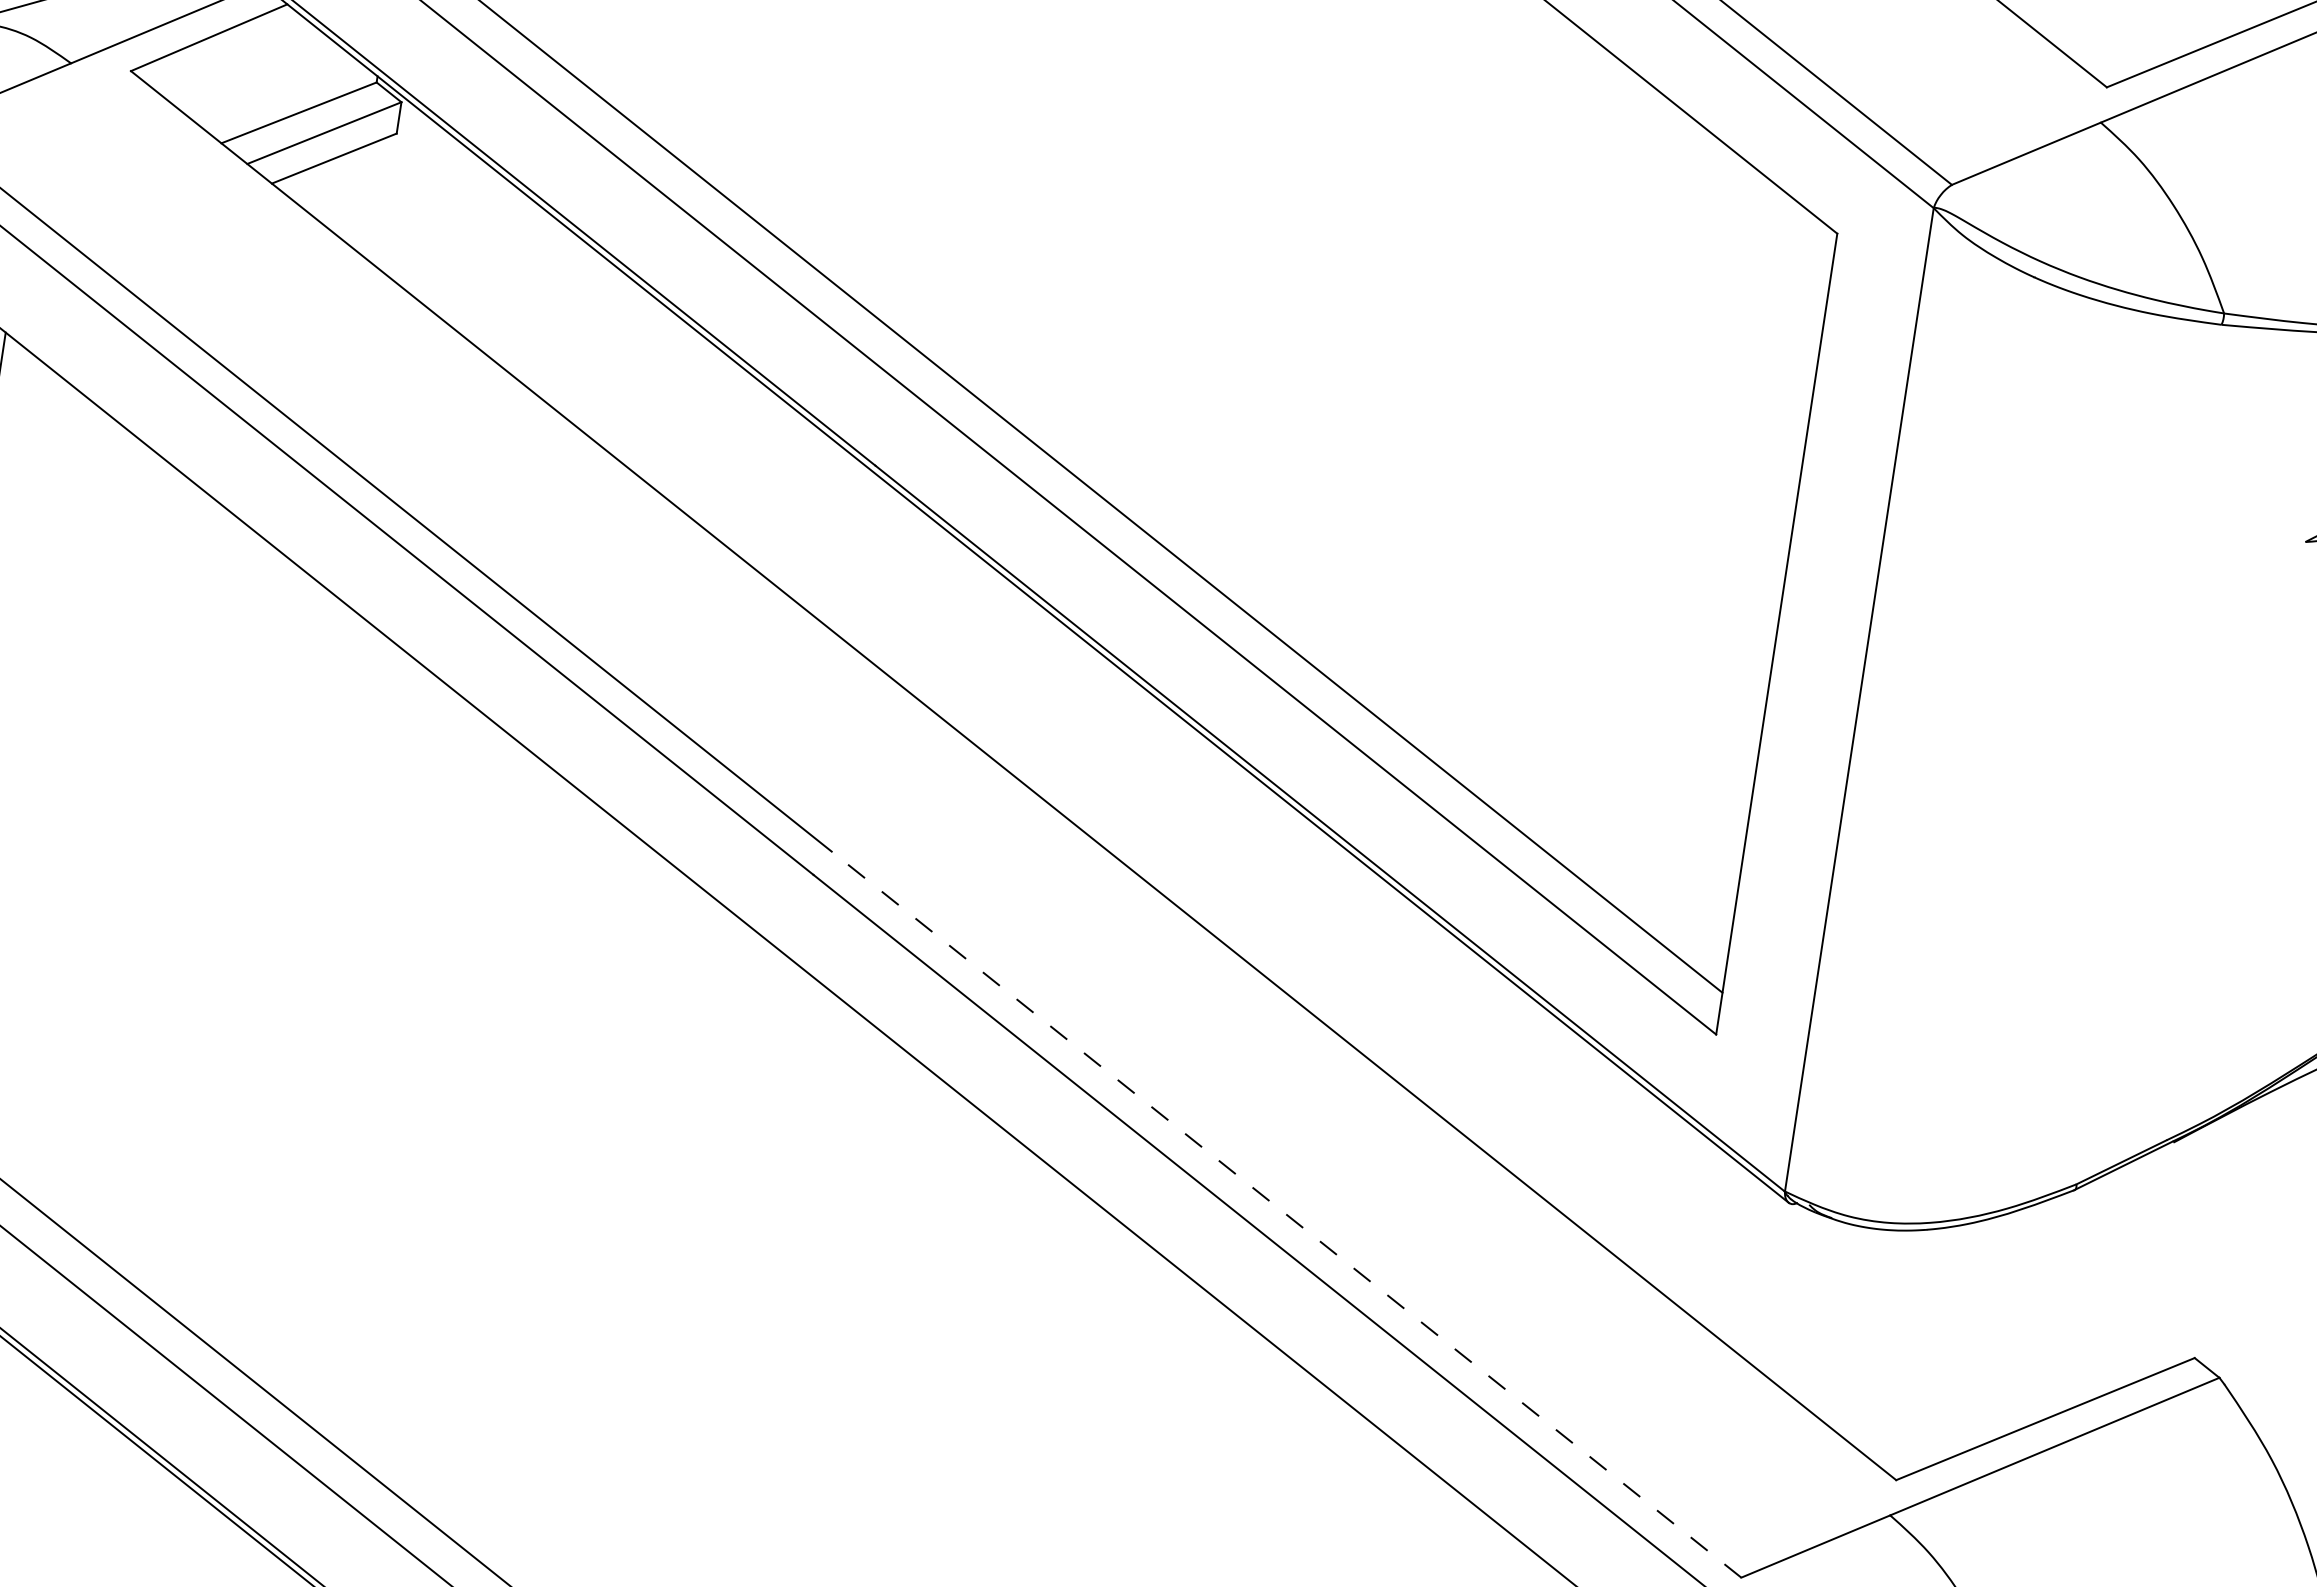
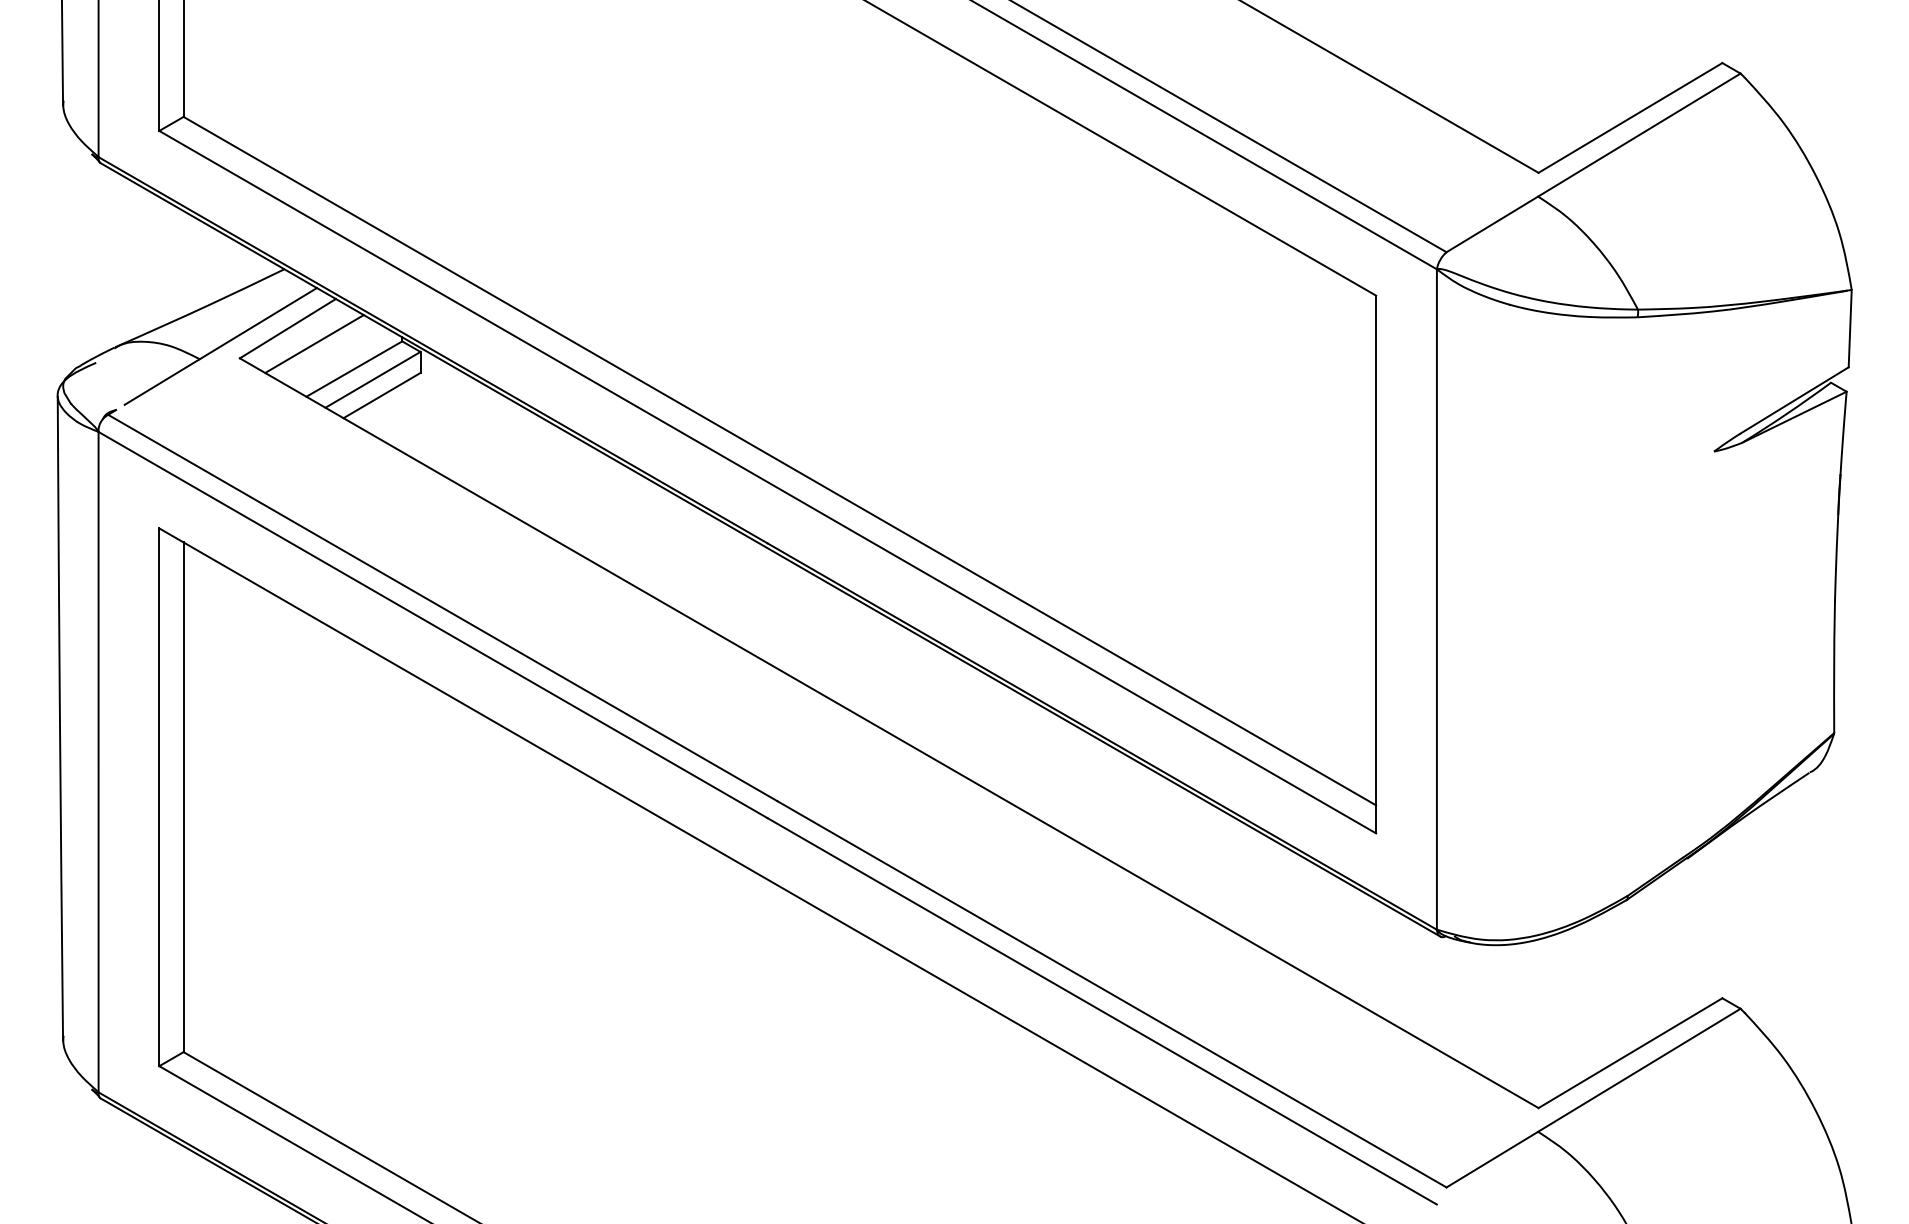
line: (245, 65) -> (314, 343), added
line: (1285, 1214) -> (1111, 994), dashed -> solid

